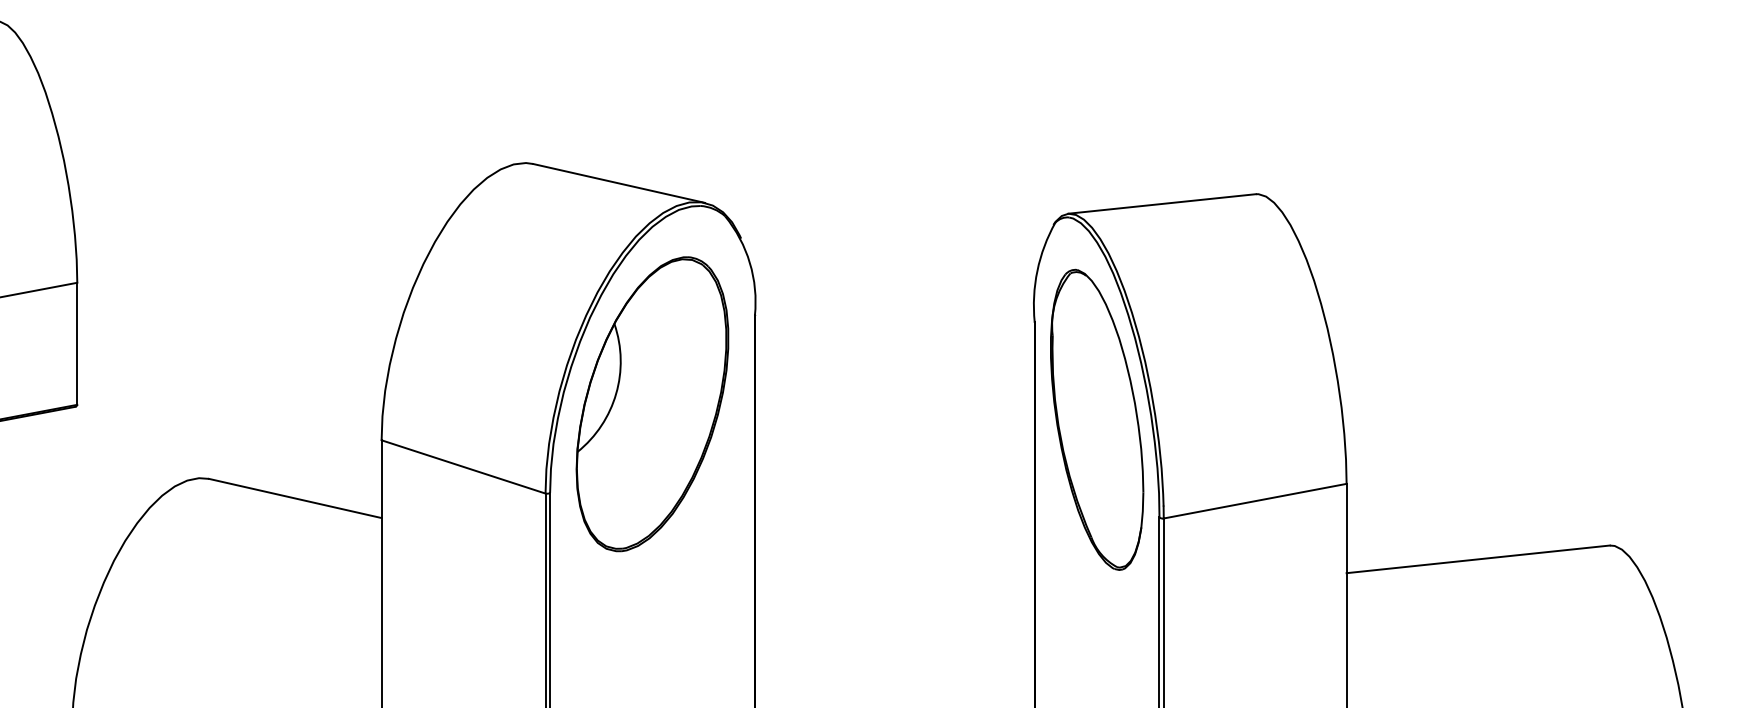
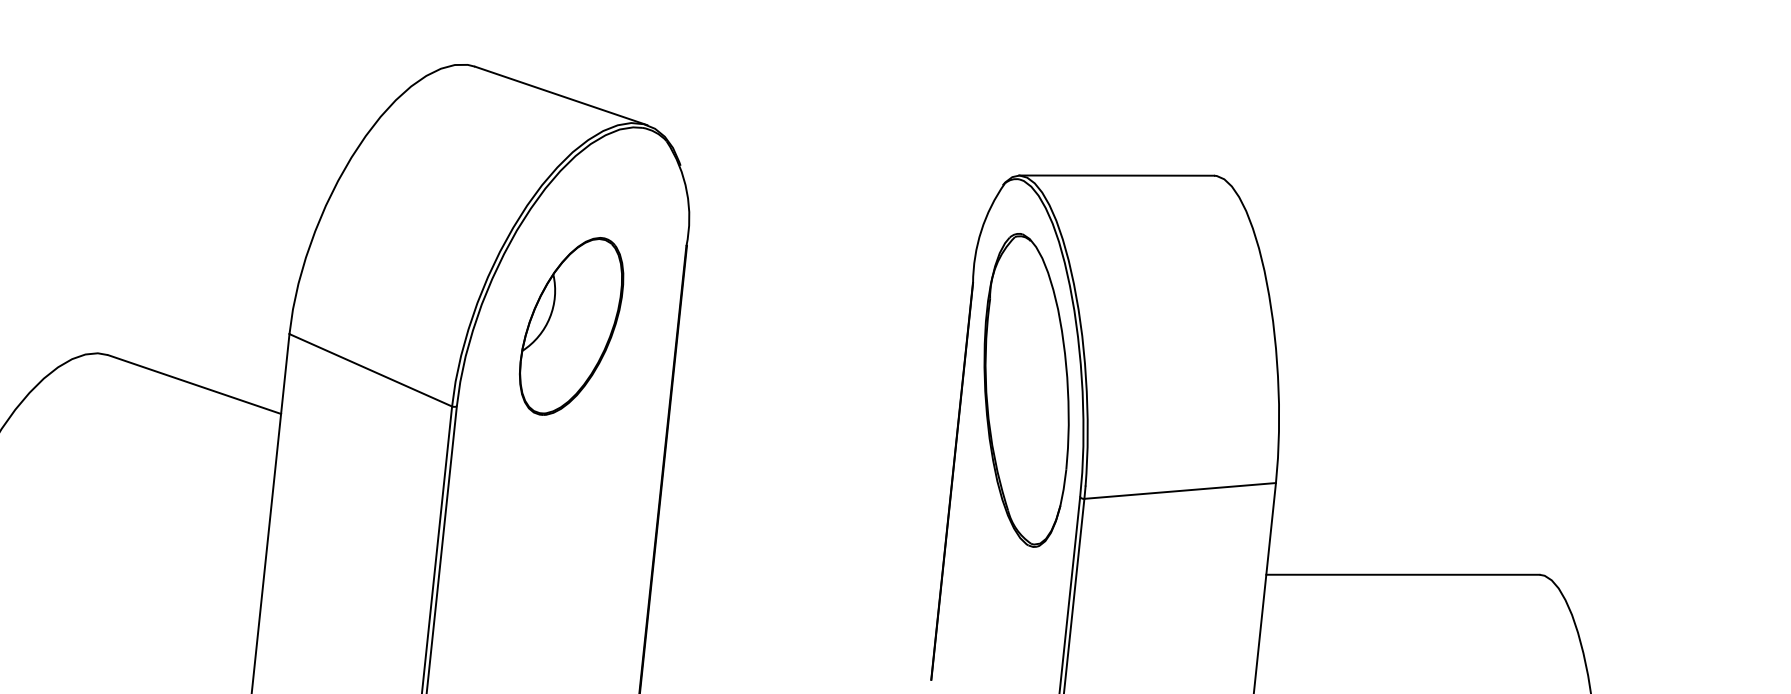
part: (652, 404) -> (571, 326), size x0.6

